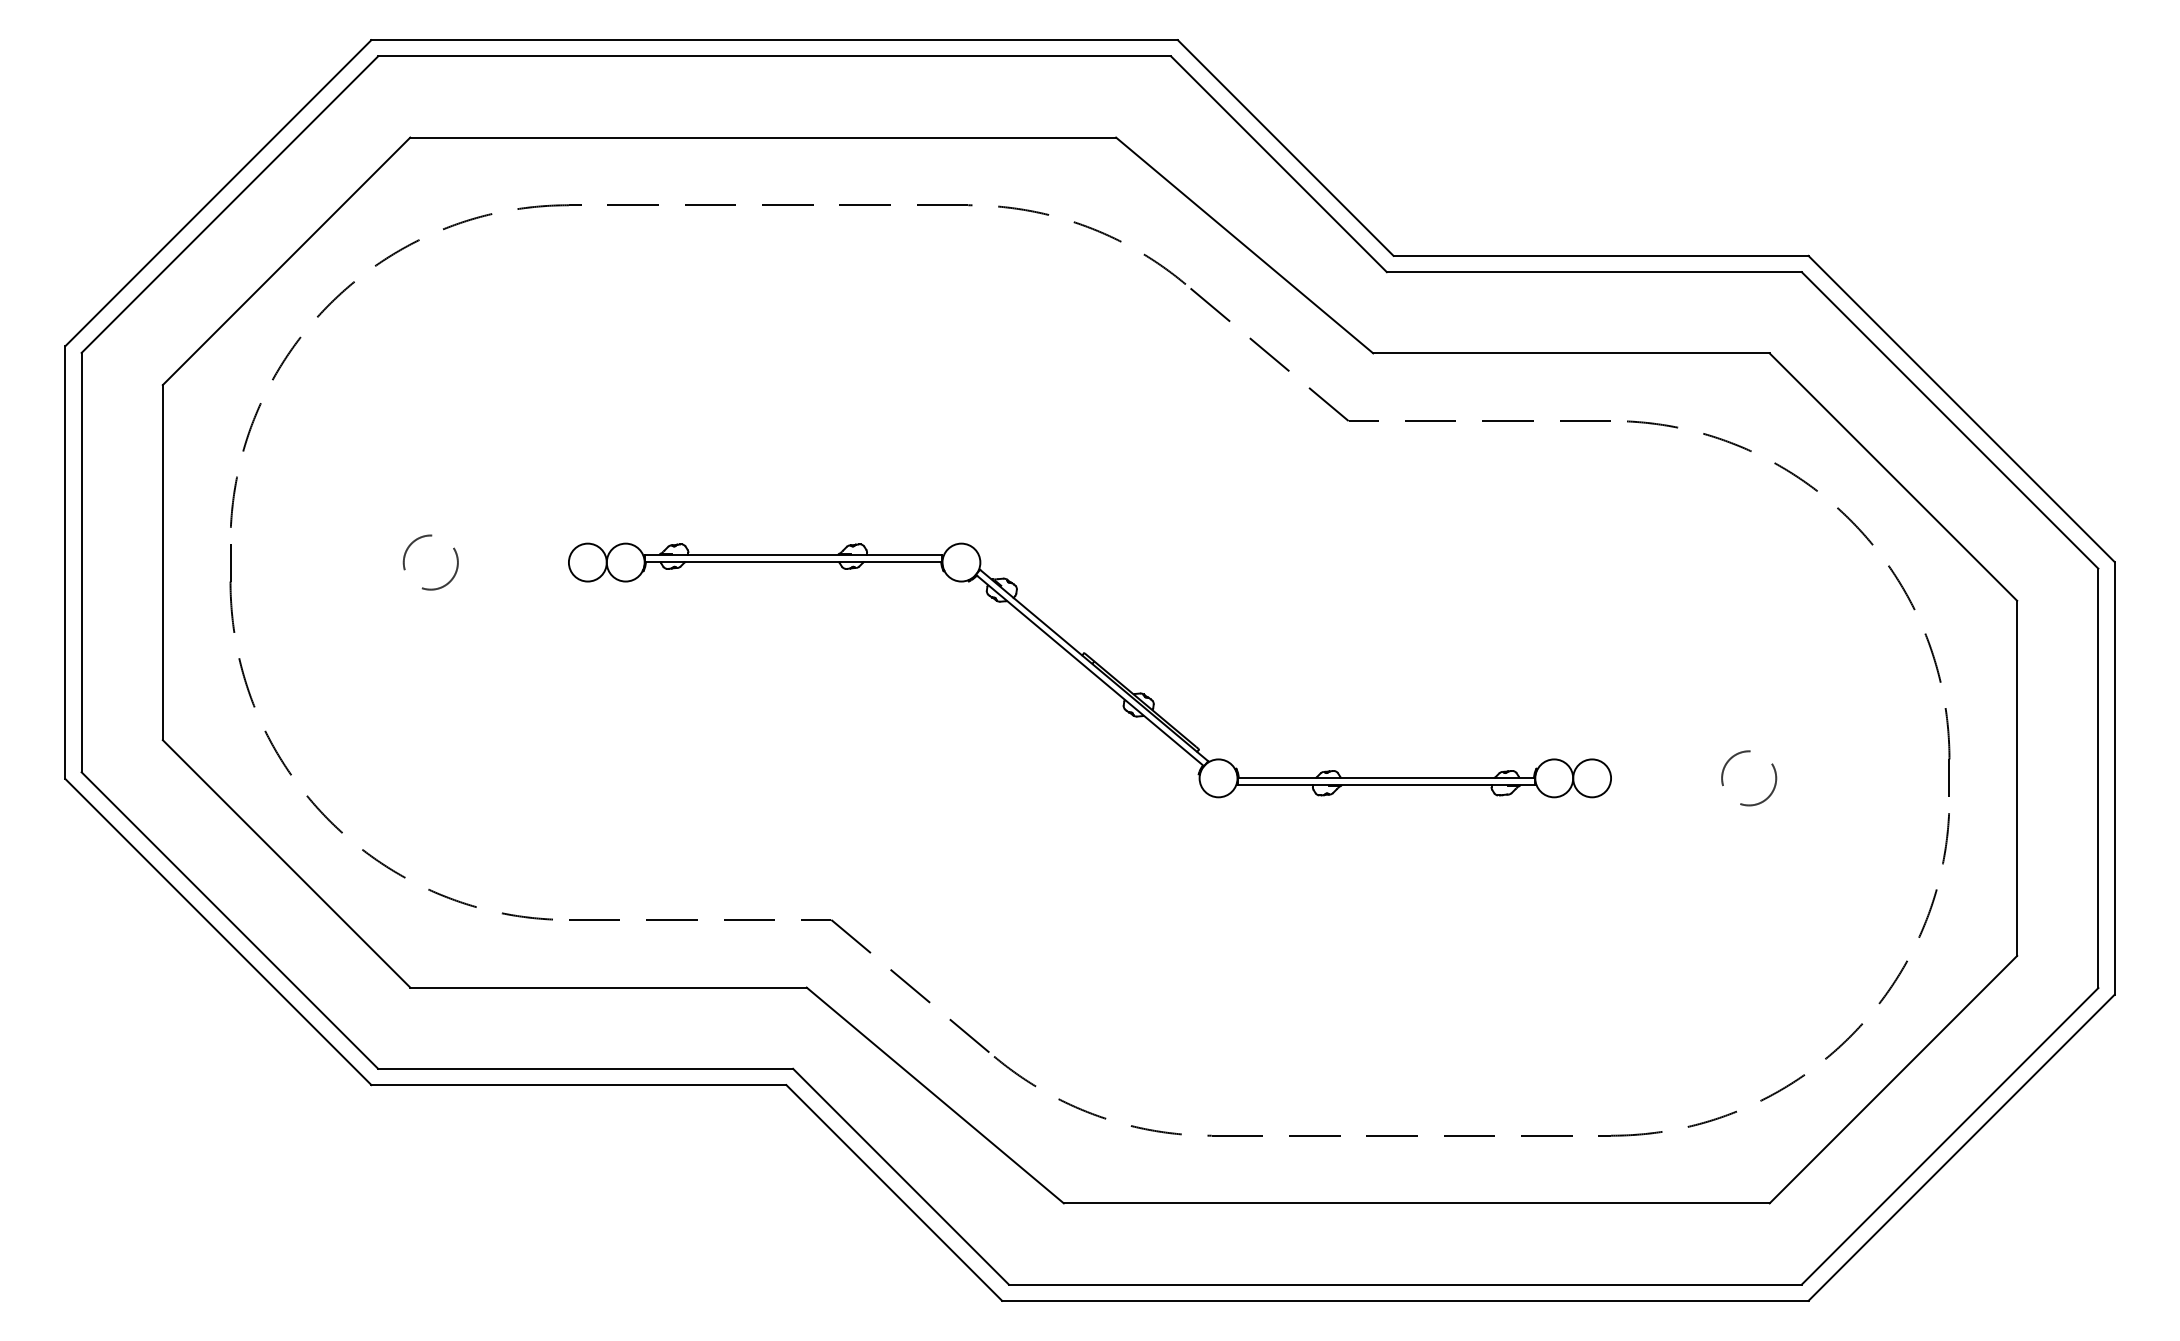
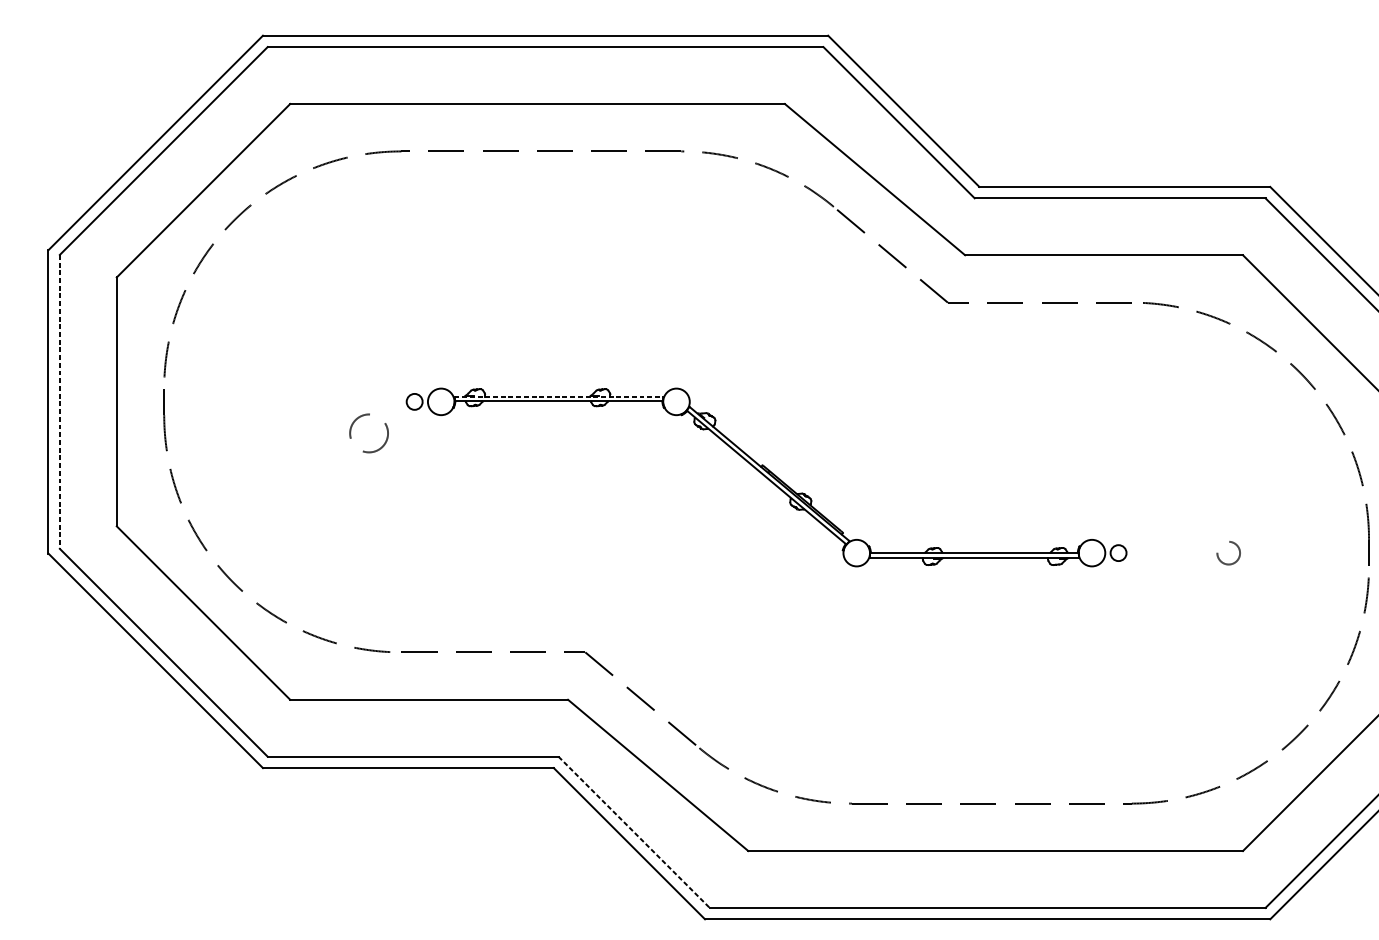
line: (793, 555) -> (558, 396), solid -> dashed
line: (81, 562) -> (59, 401), solid -> dashed
circle: (430, 562) -> (368, 433), moved
circle: (587, 562) -> (414, 401), size x0.6
circle: (1592, 778) -> (1118, 553), size x0.6
circle: (1749, 778) -> (1228, 553), size x0.6
line: (901, 1176) -> (634, 832), solid -> dashed

